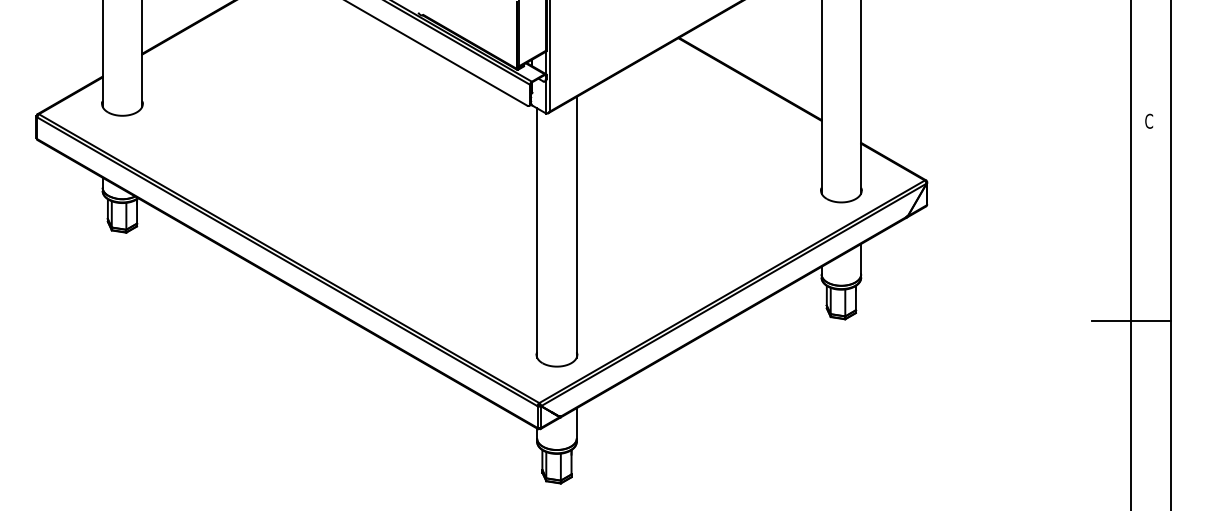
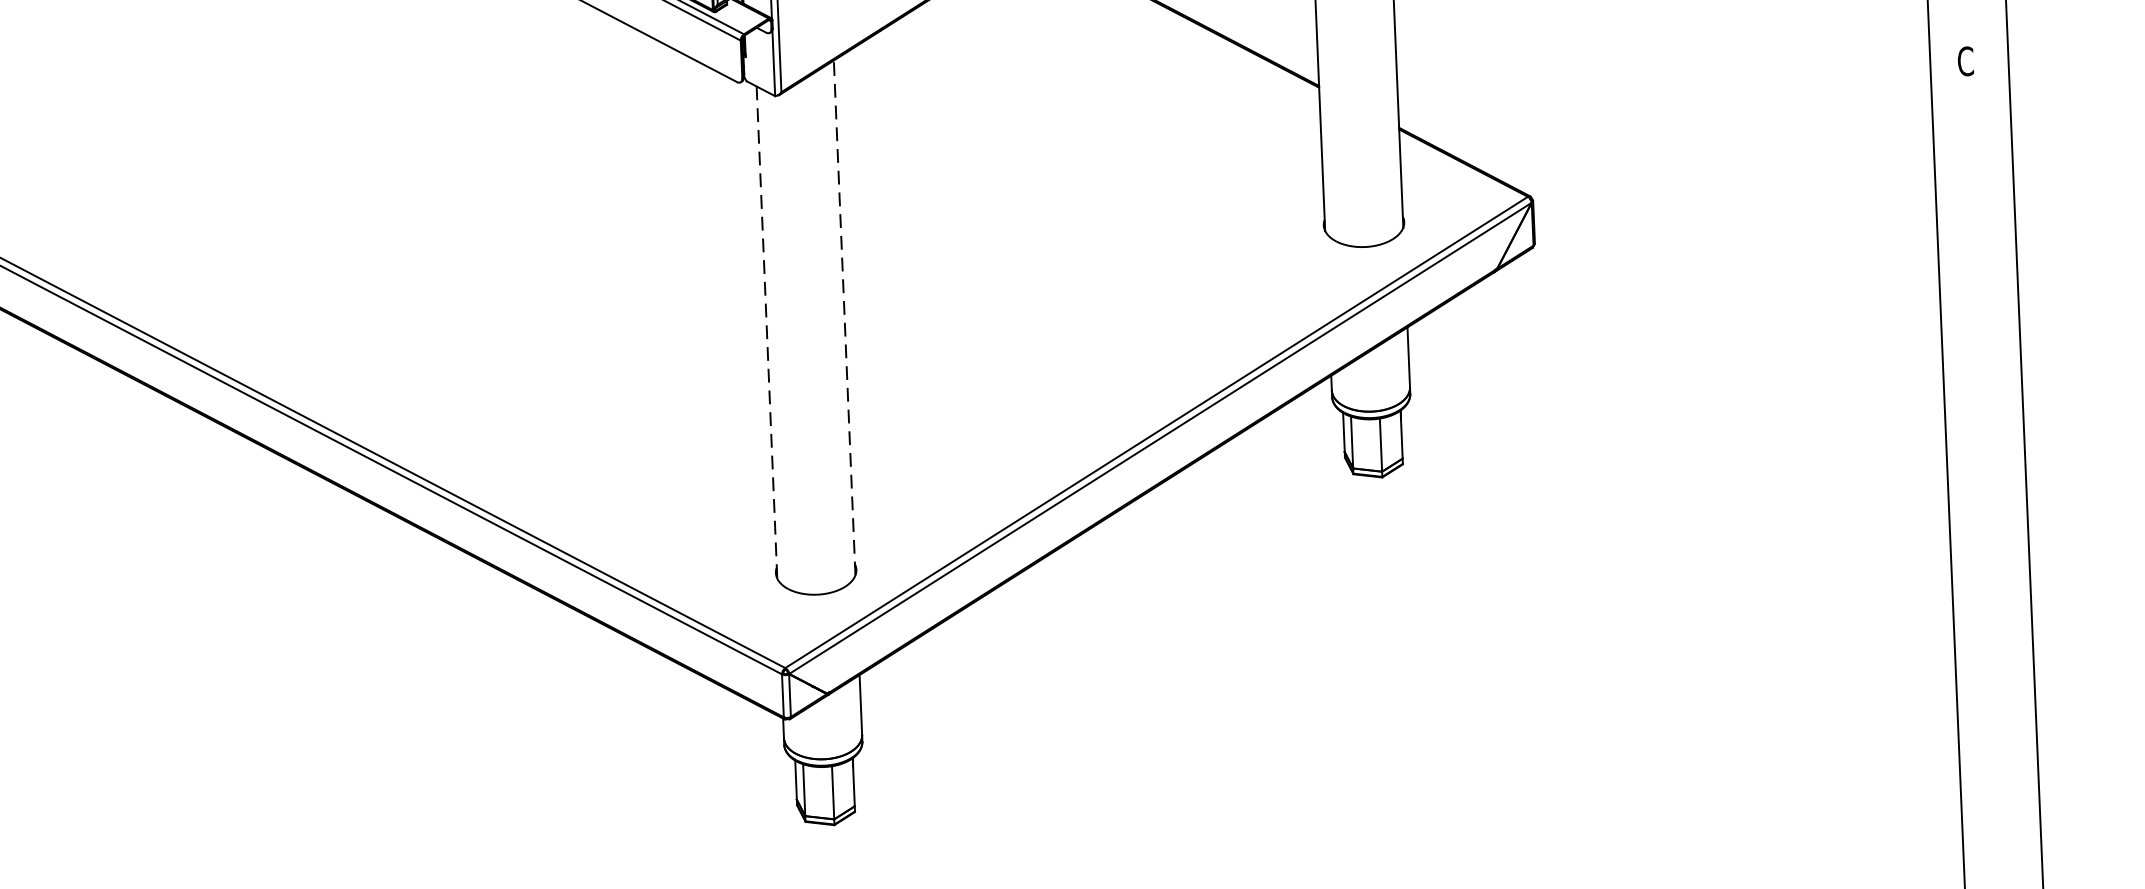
line: (576, 226) -> (844, 316), solid -> dashed
line: (537, 233) -> (767, 333), solid -> dashed
line: (1130, 321) -> (1945, 458), removed

